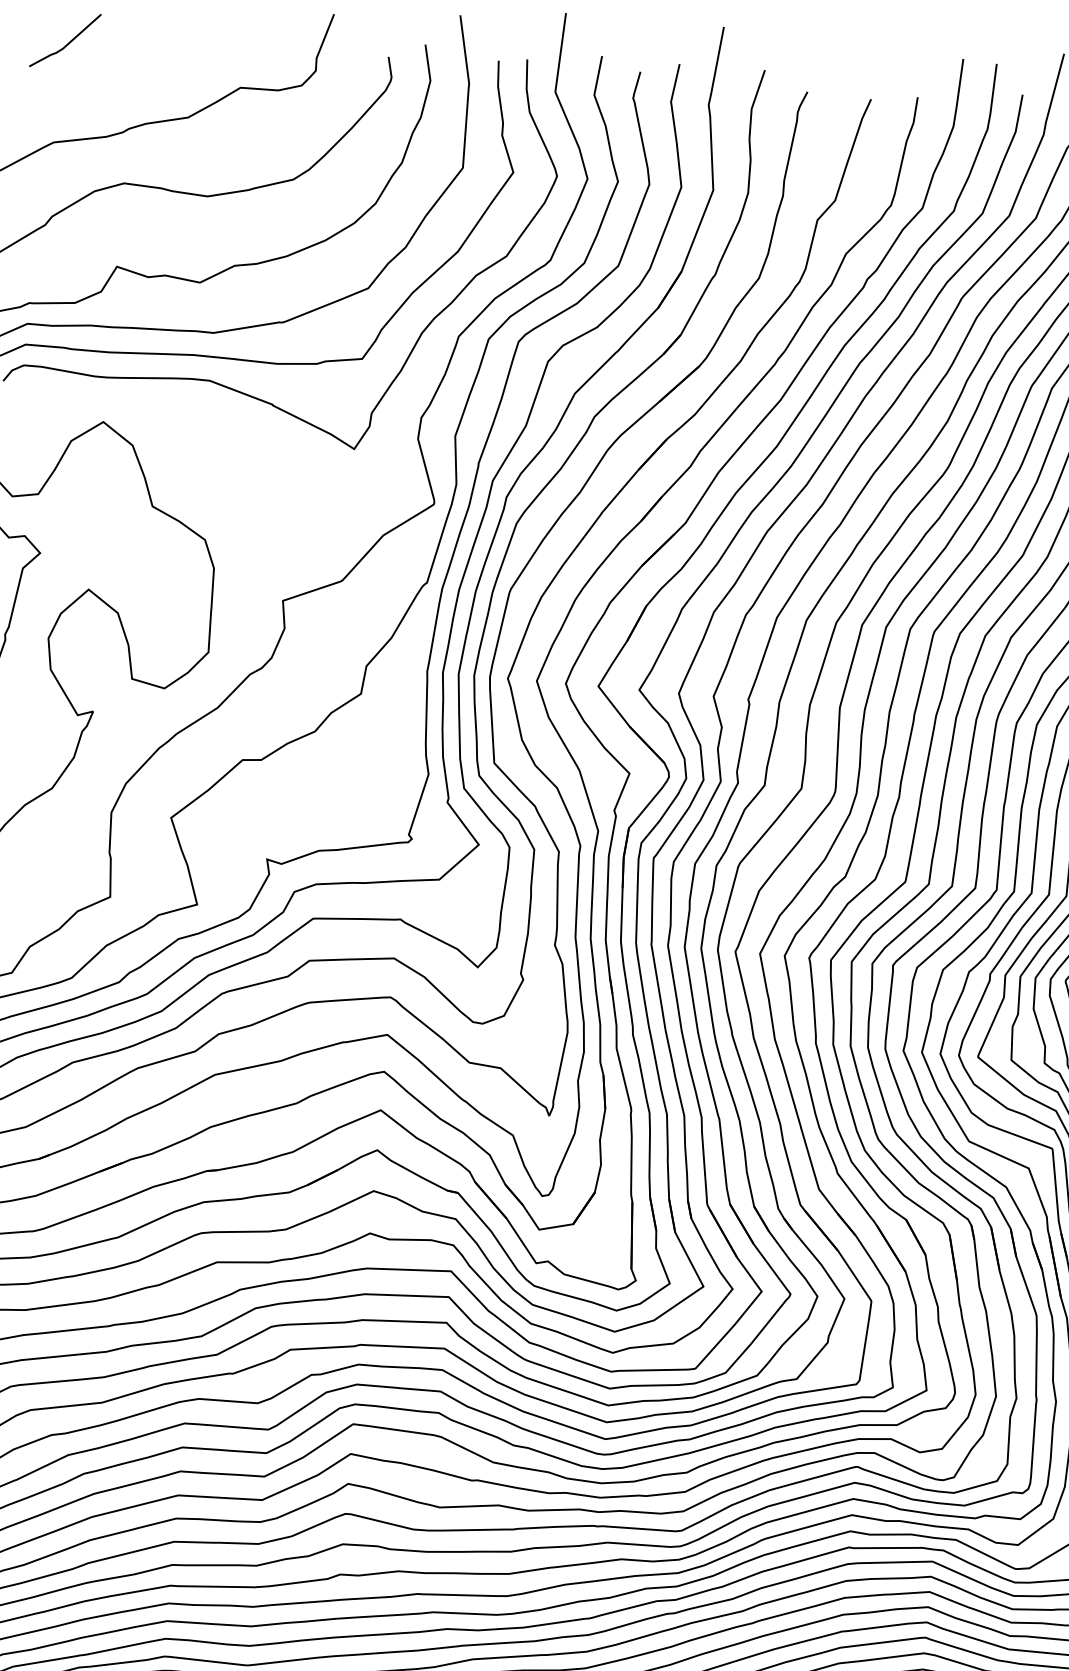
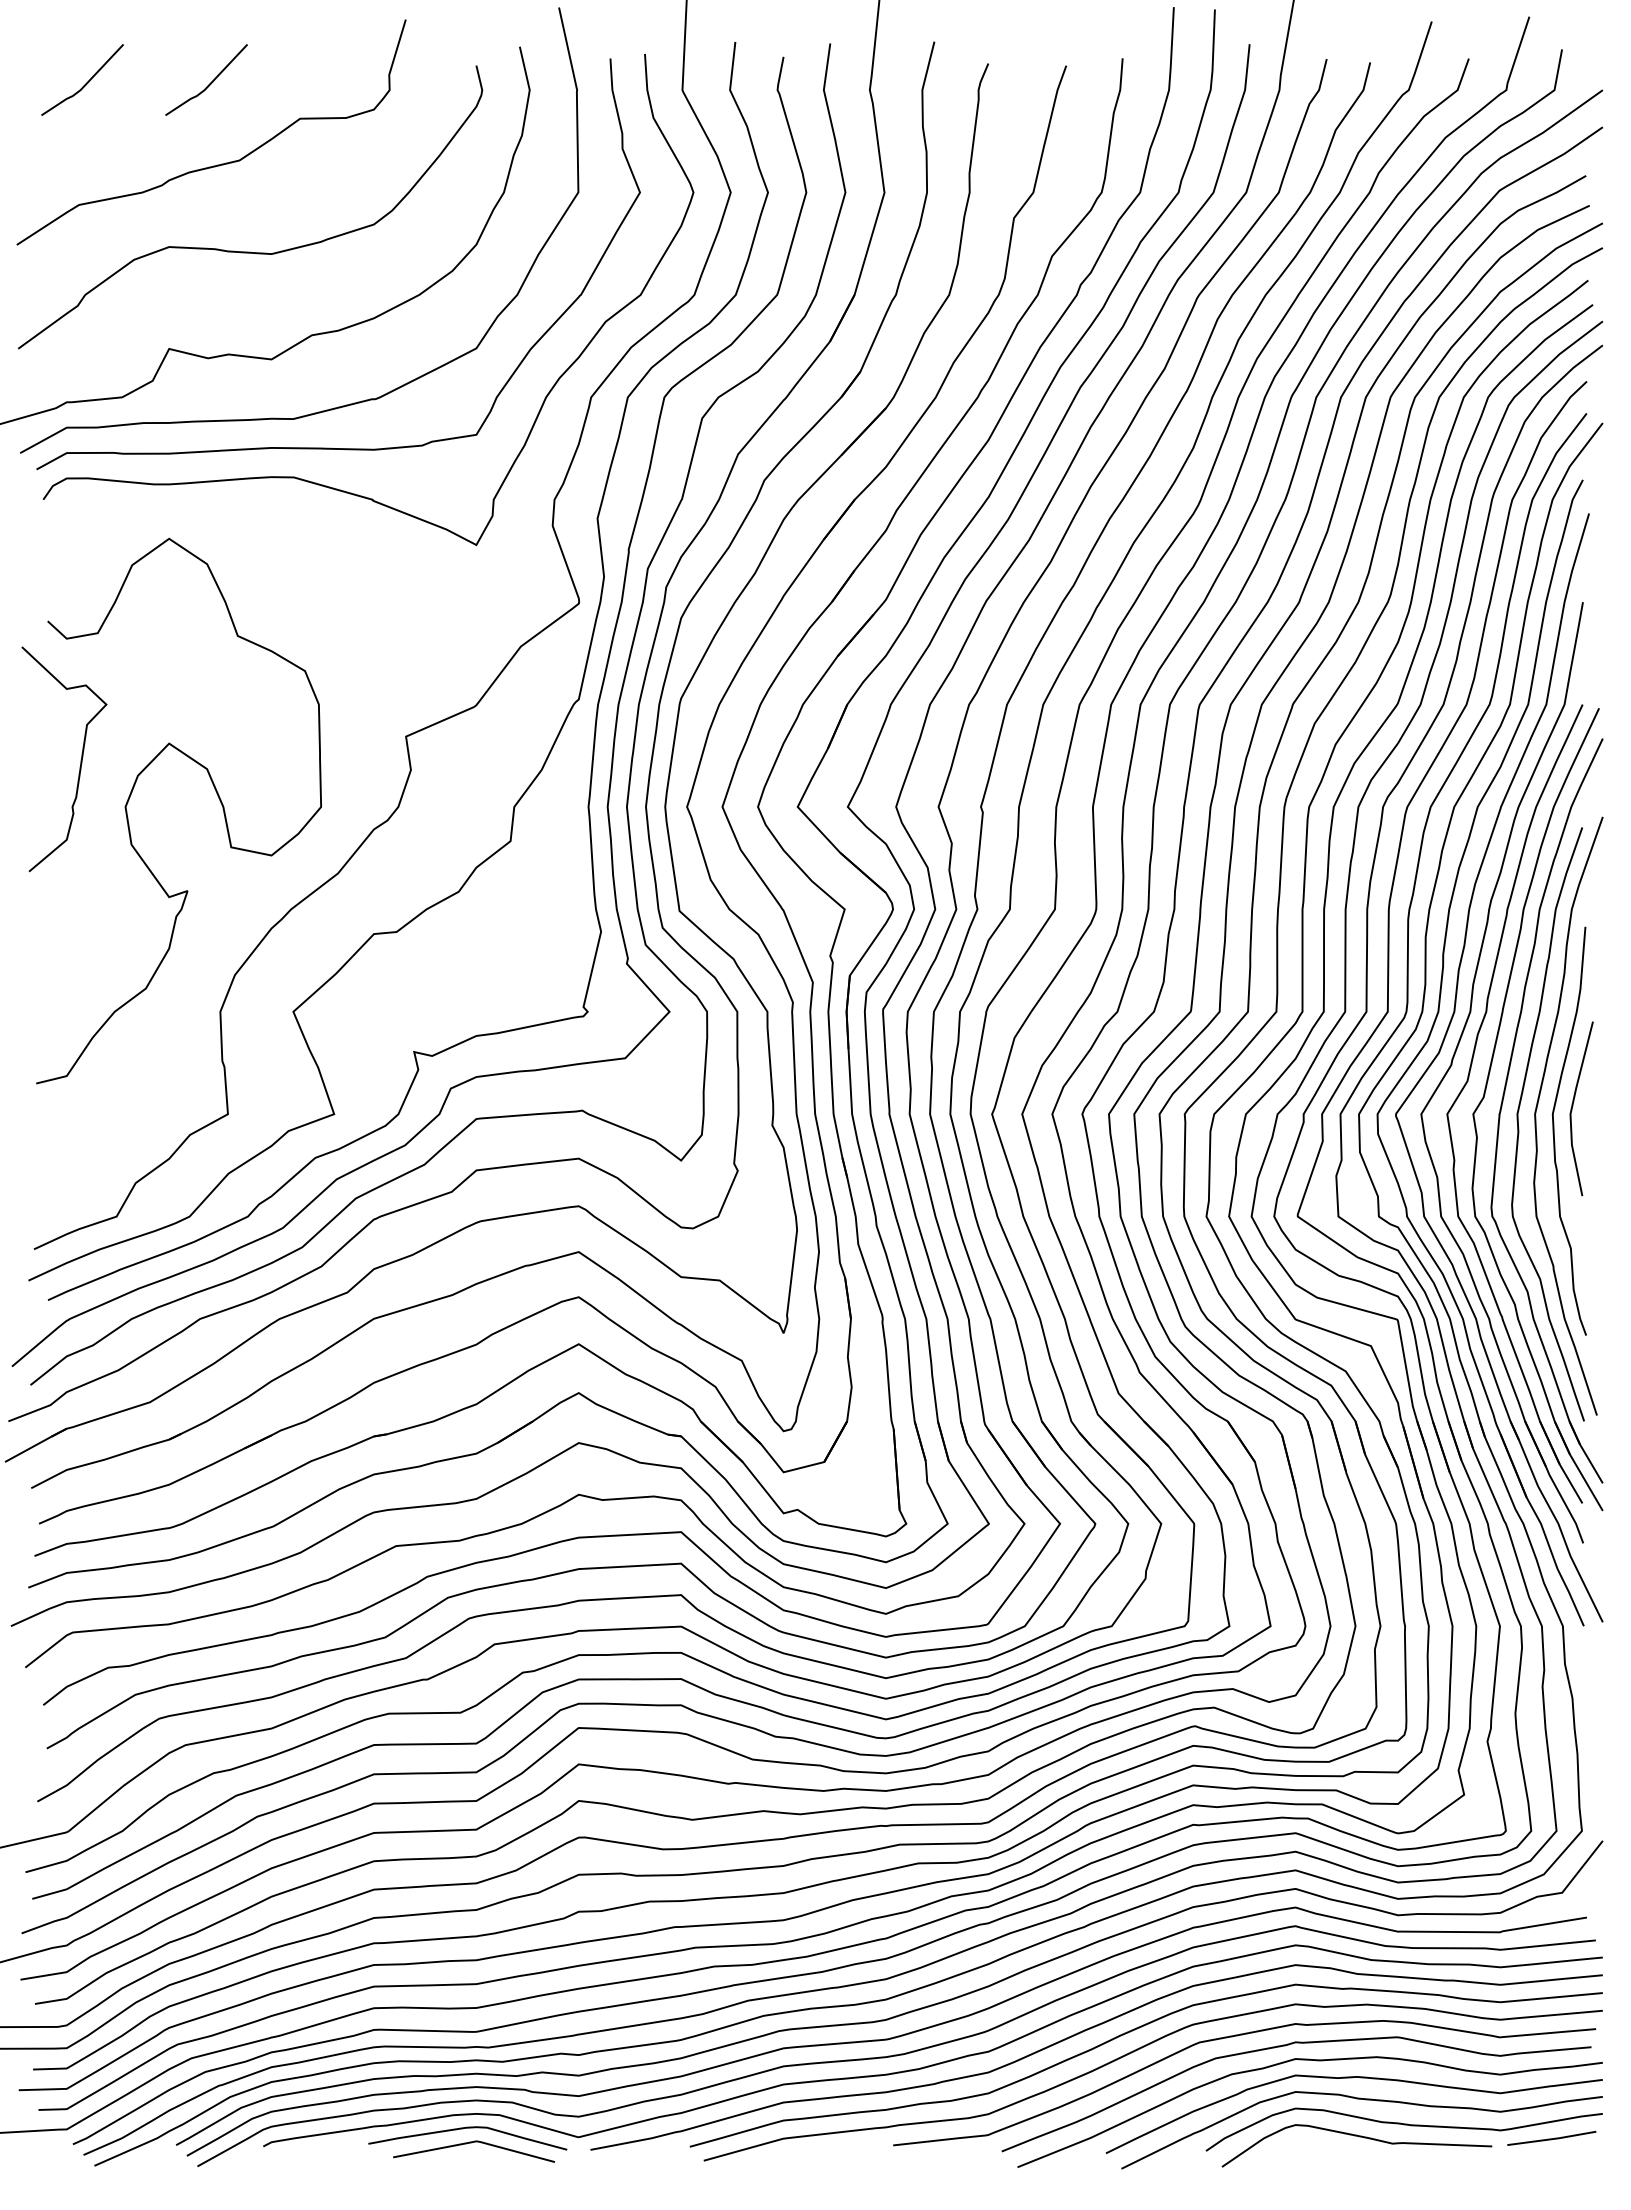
line: (169, 51) -> (210, 82), added

